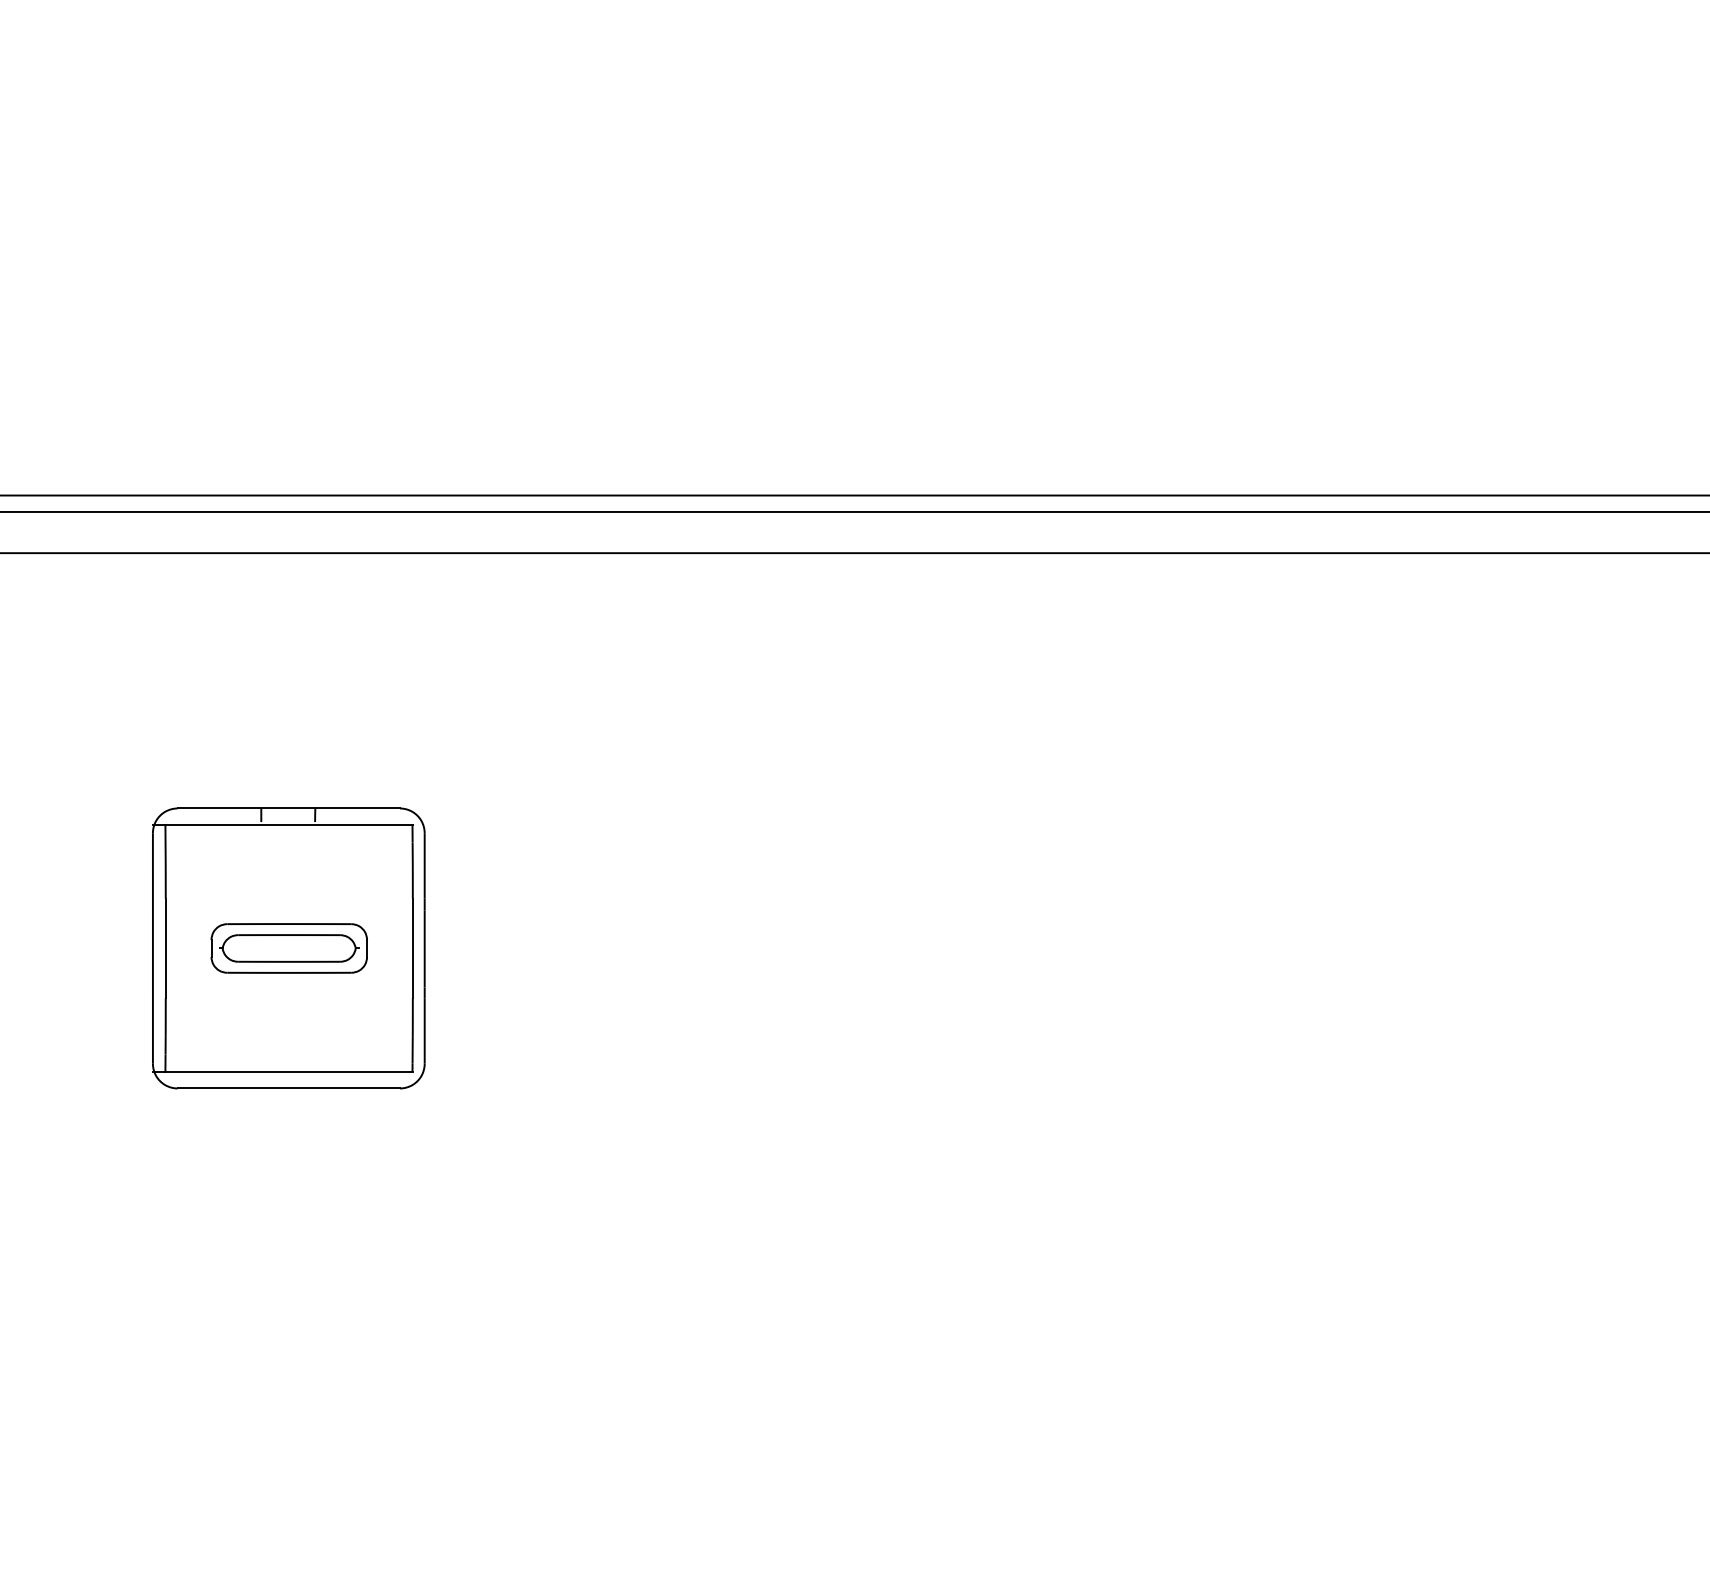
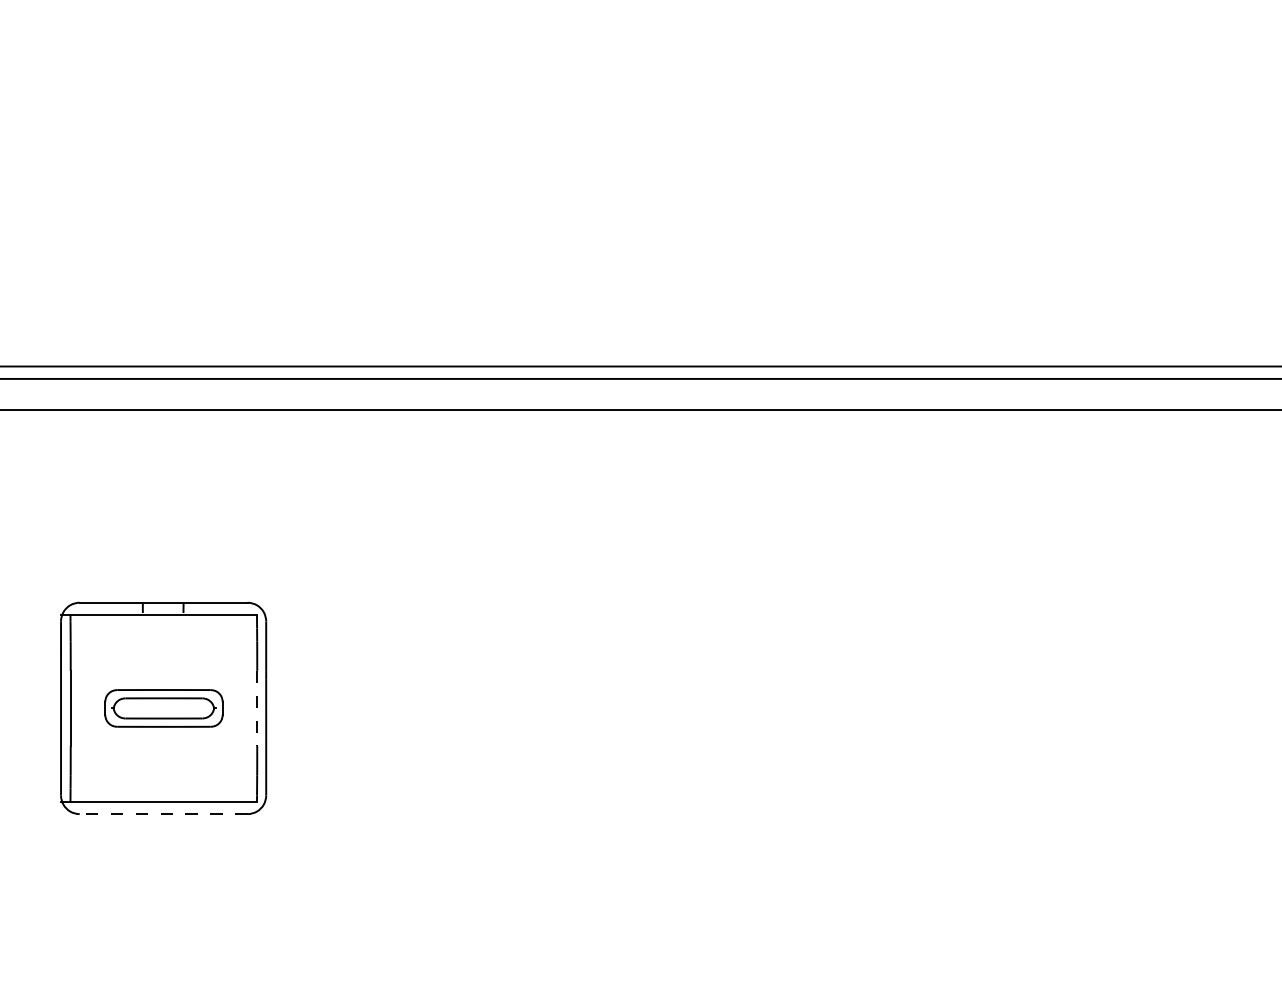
line: (412, 948) -> (256, 708), solid -> dashed
line: (288, 1088) -> (163, 814), solid -> dashed

